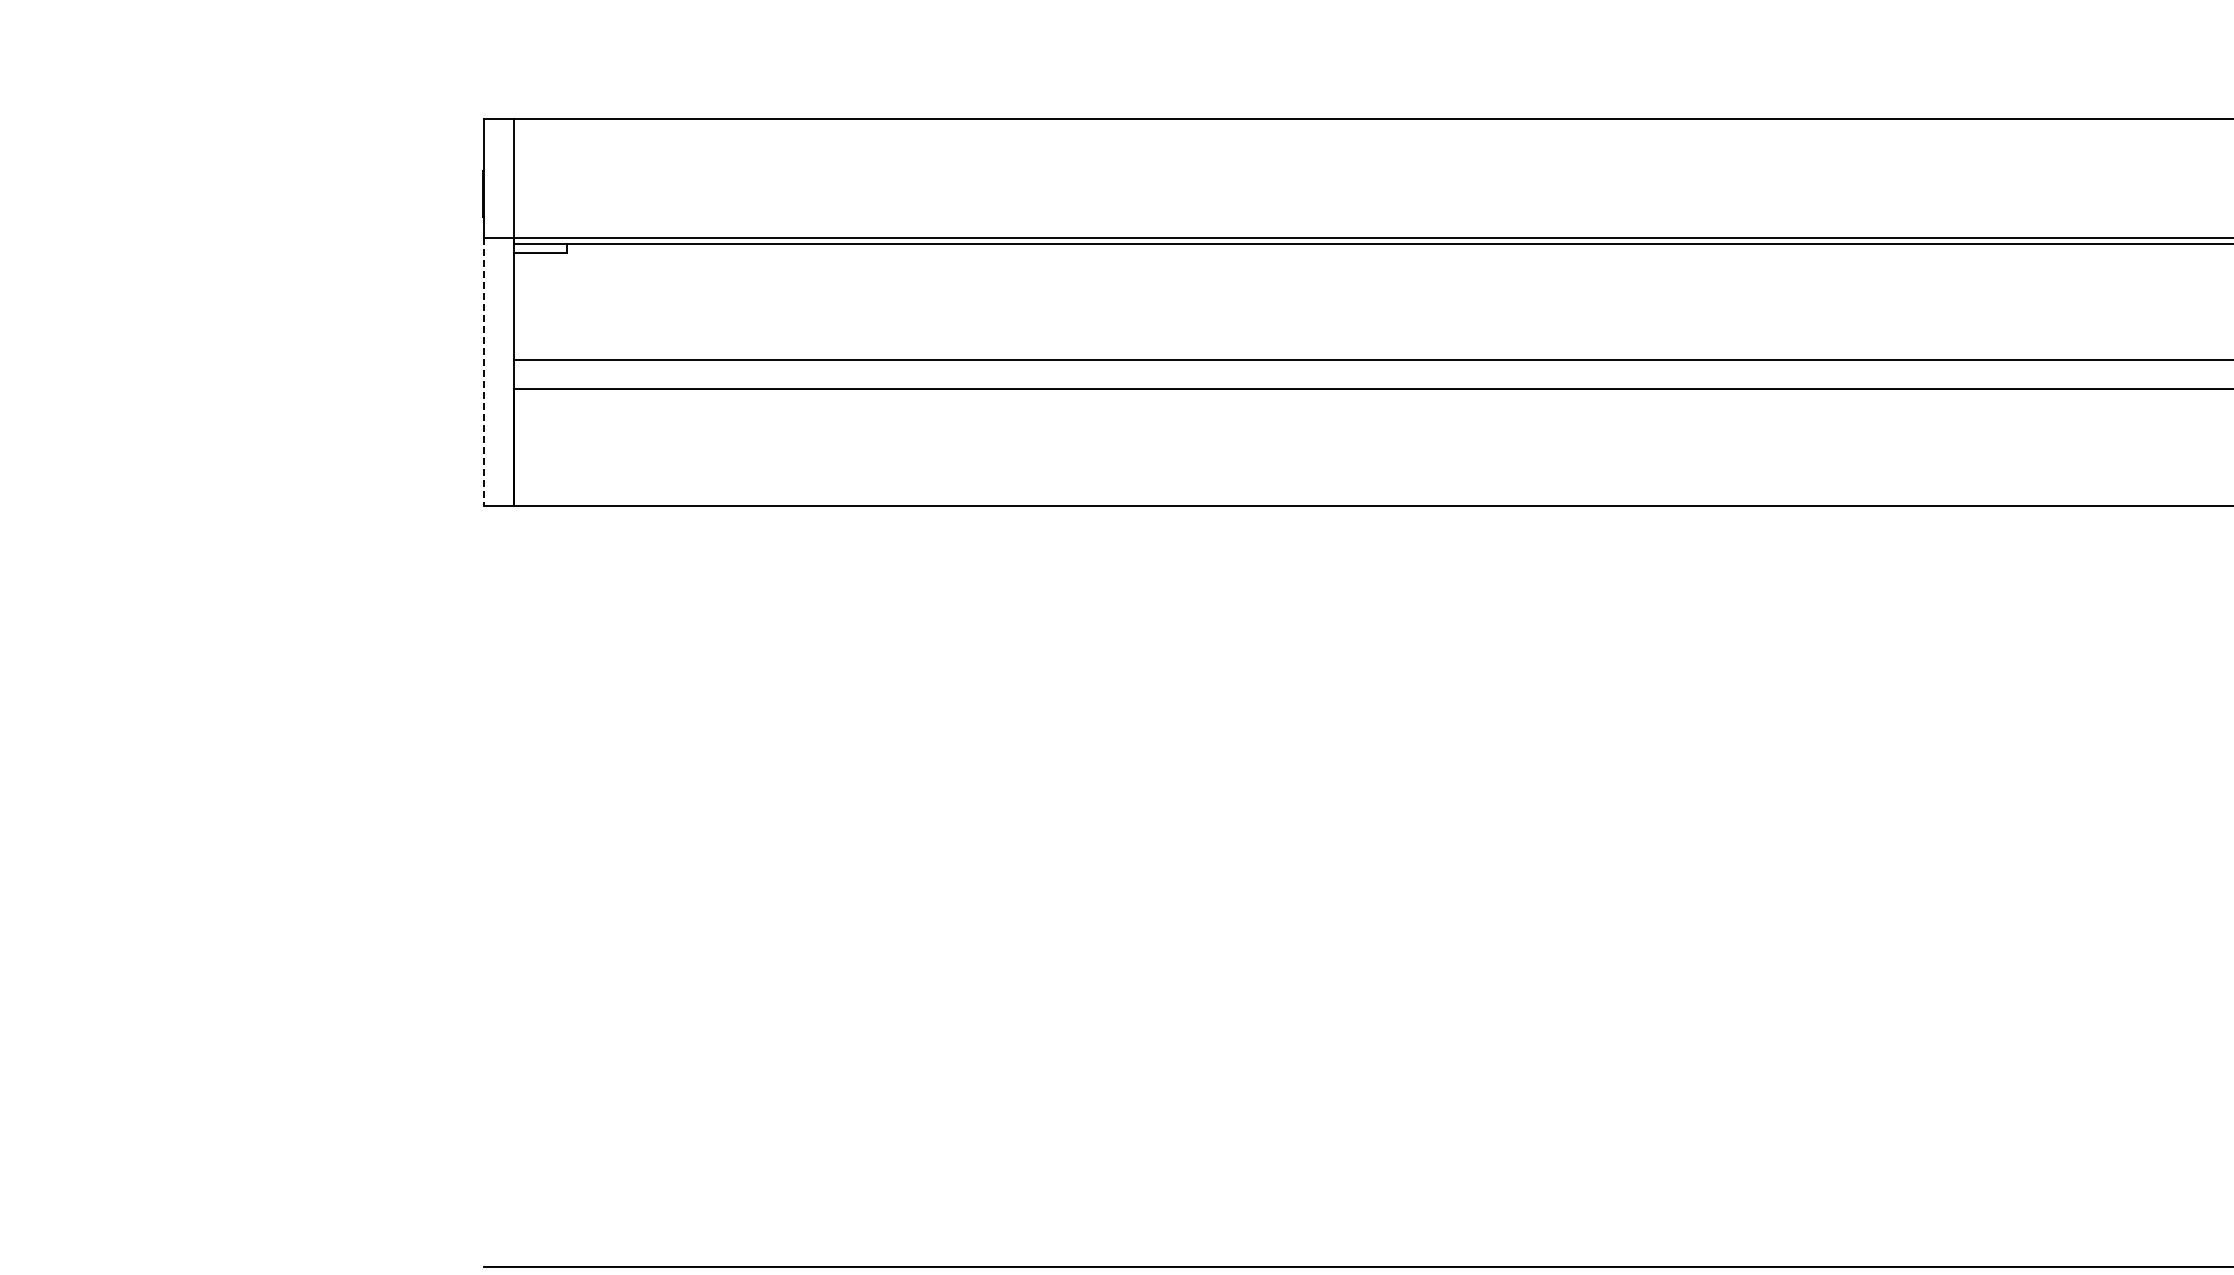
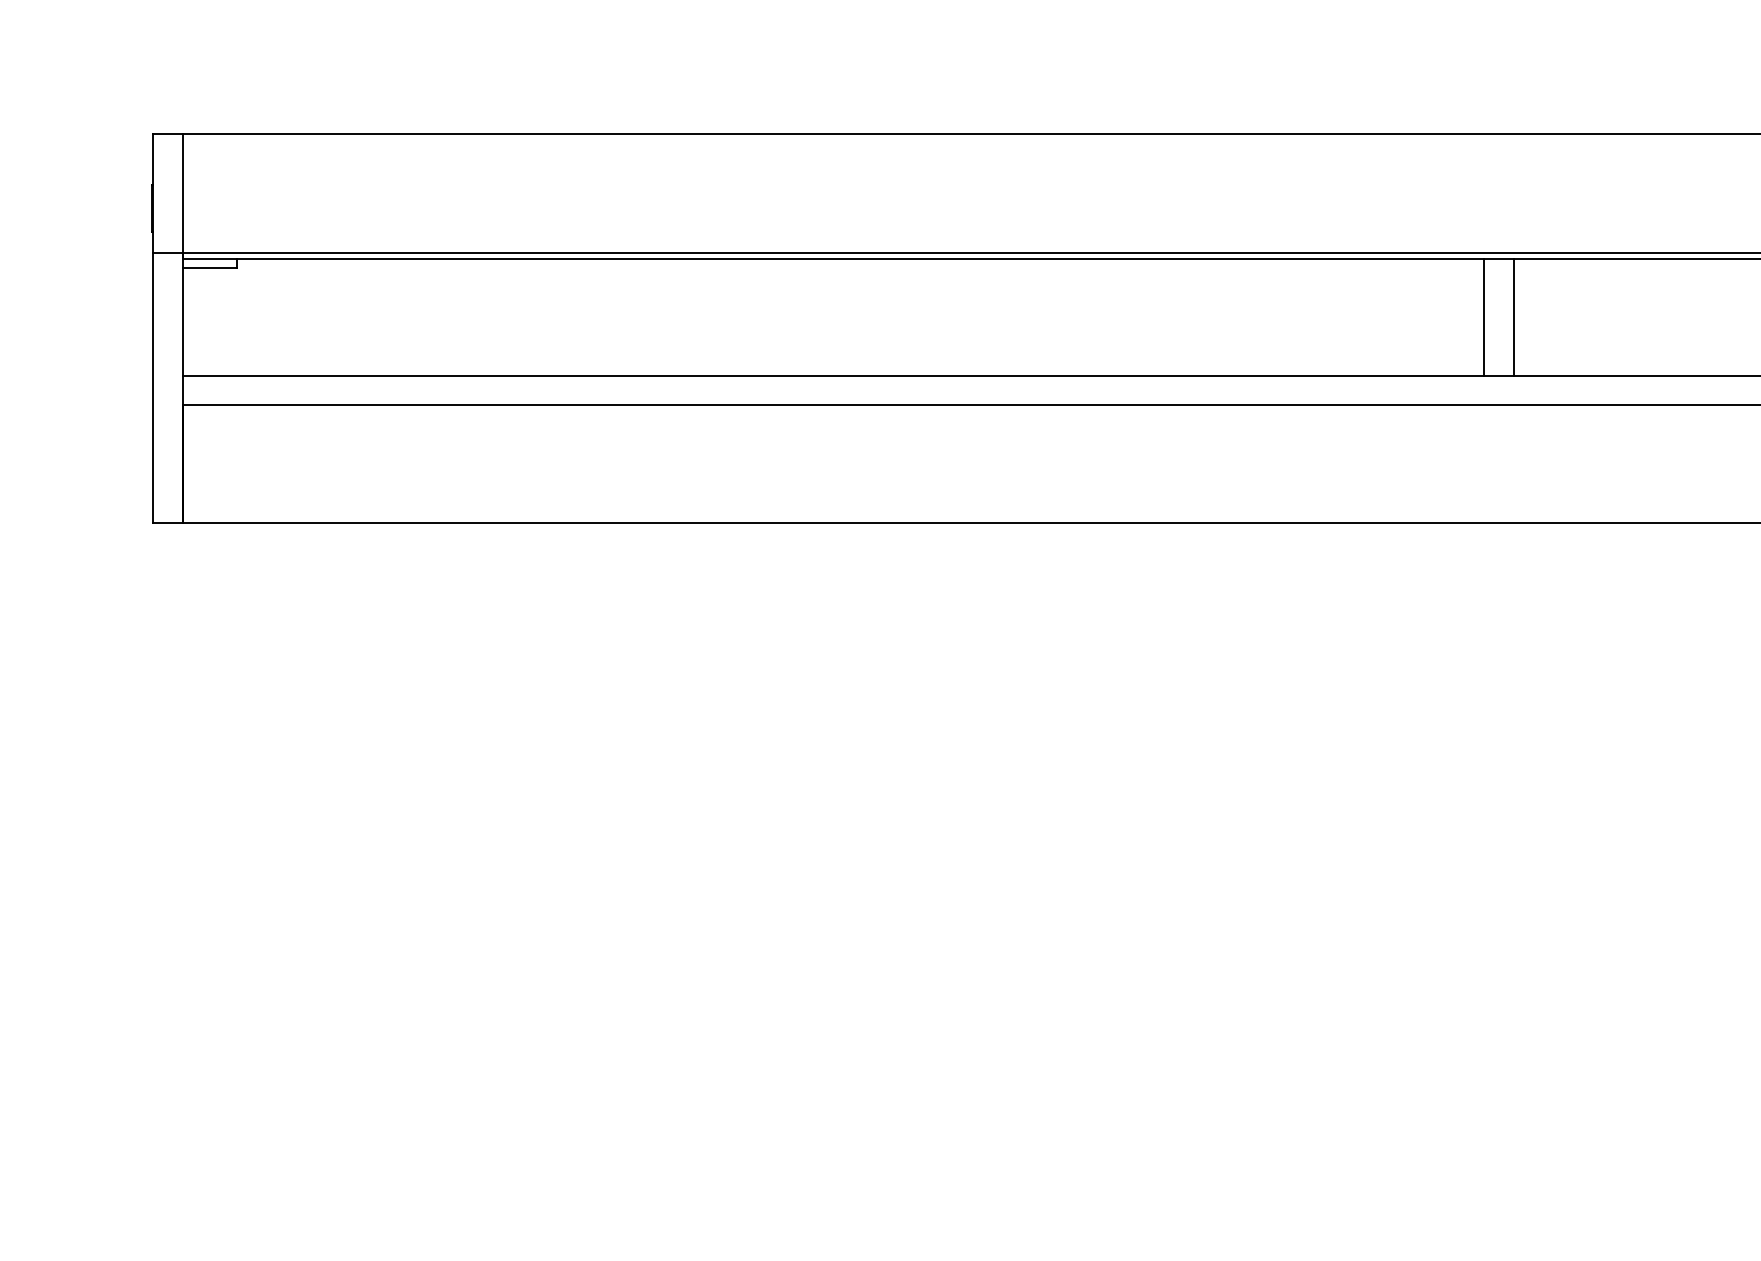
line: (1805, 301) -> (1483, 317), added
line: (1835, 301) -> (1514, 317), added
line: (484, 371) -> (153, 387), dashed -> solid

